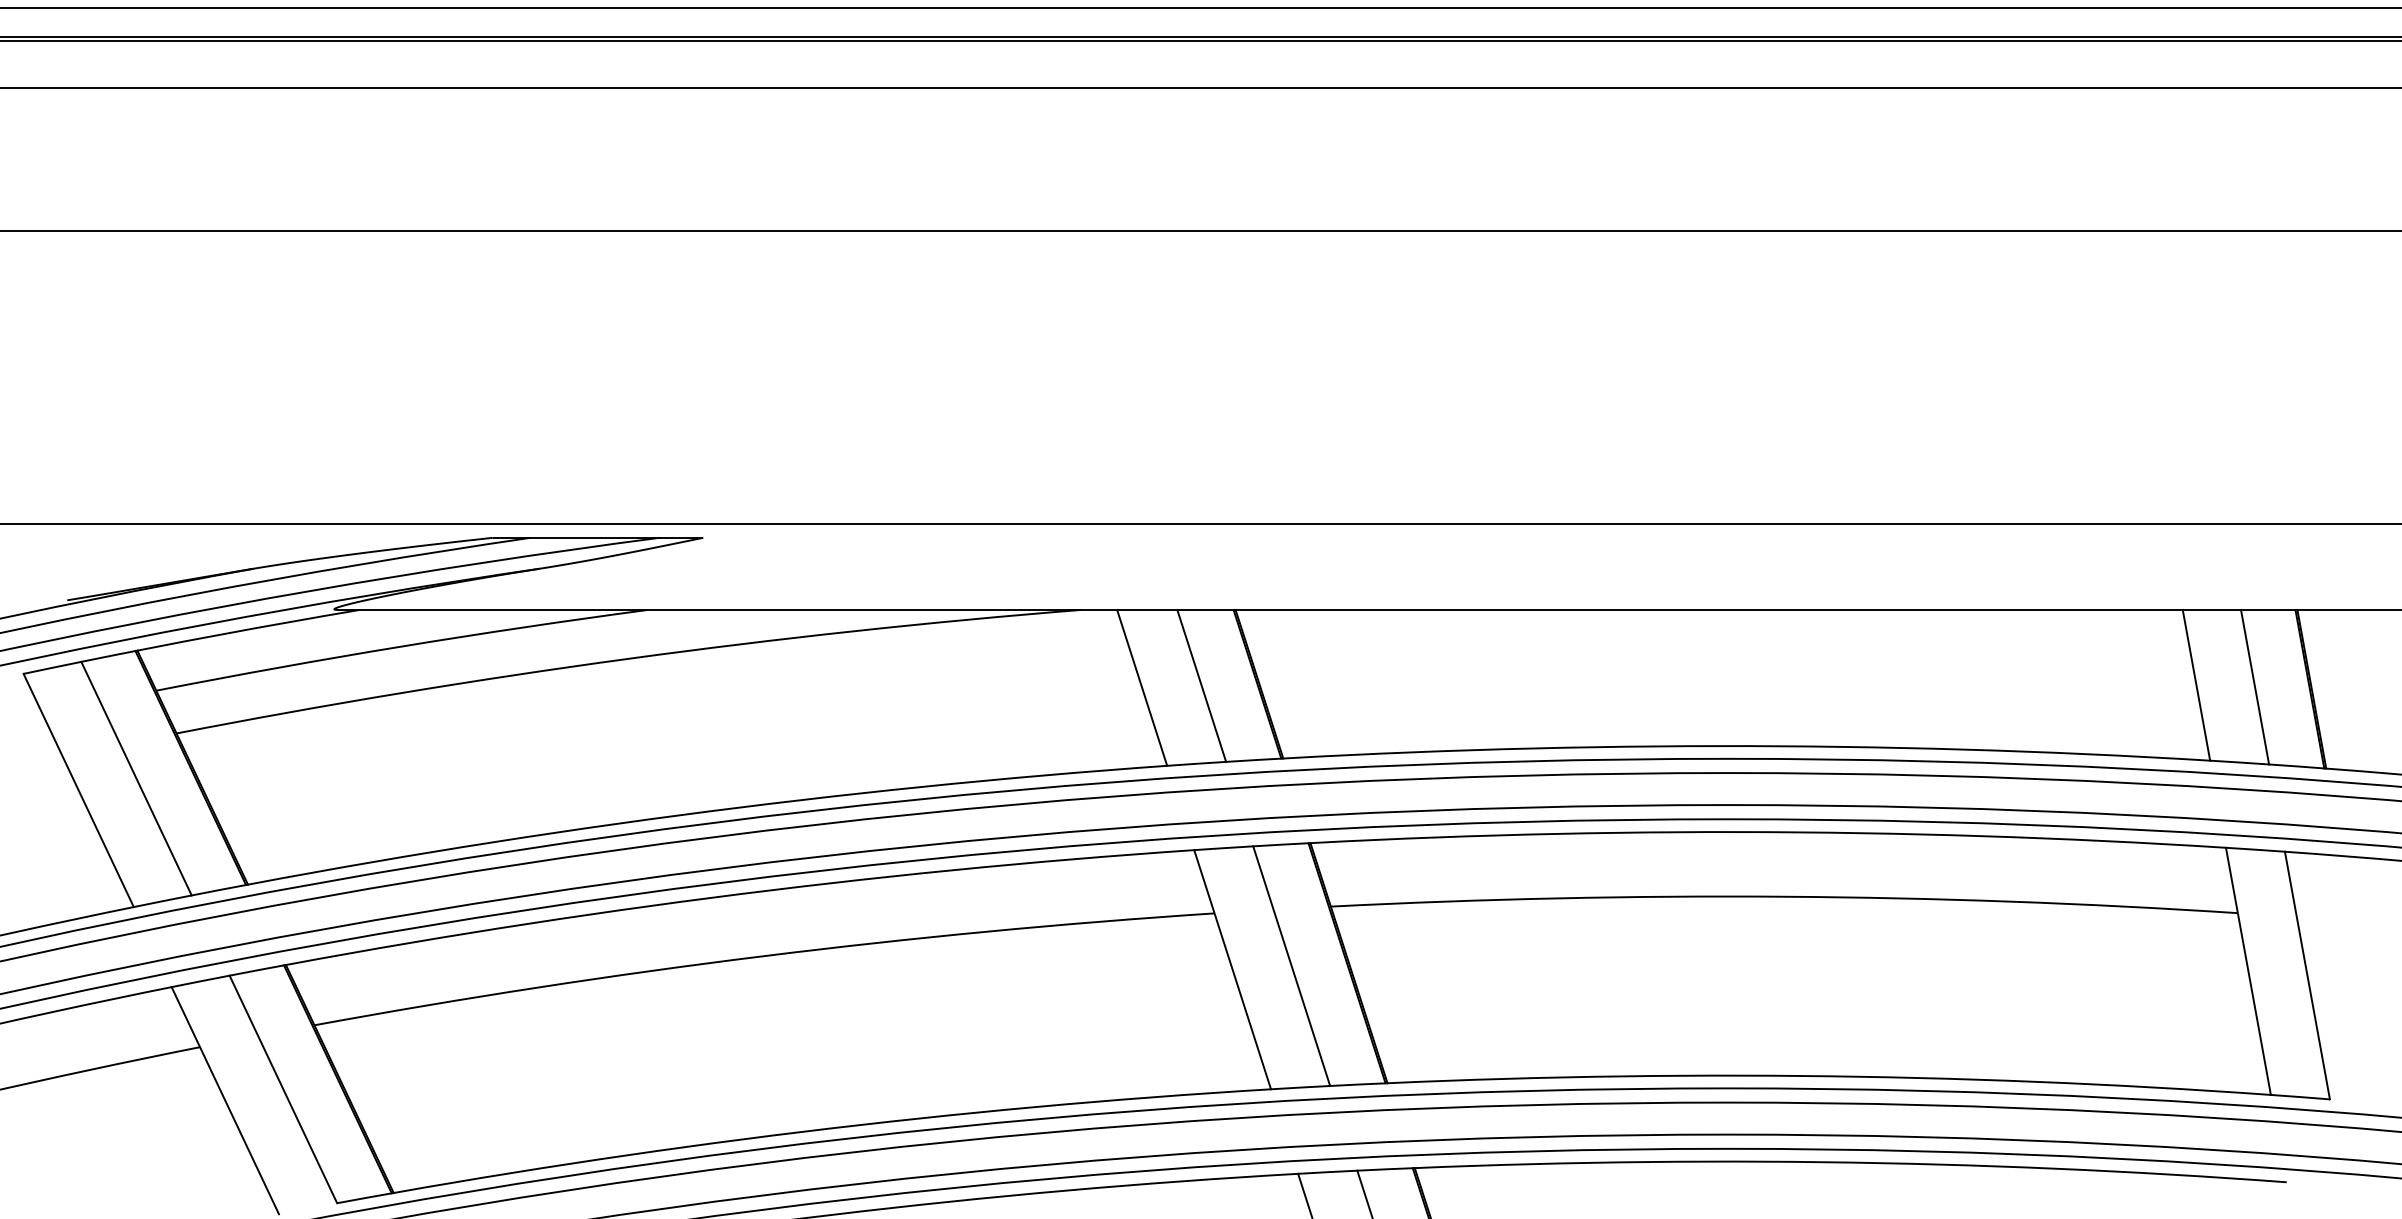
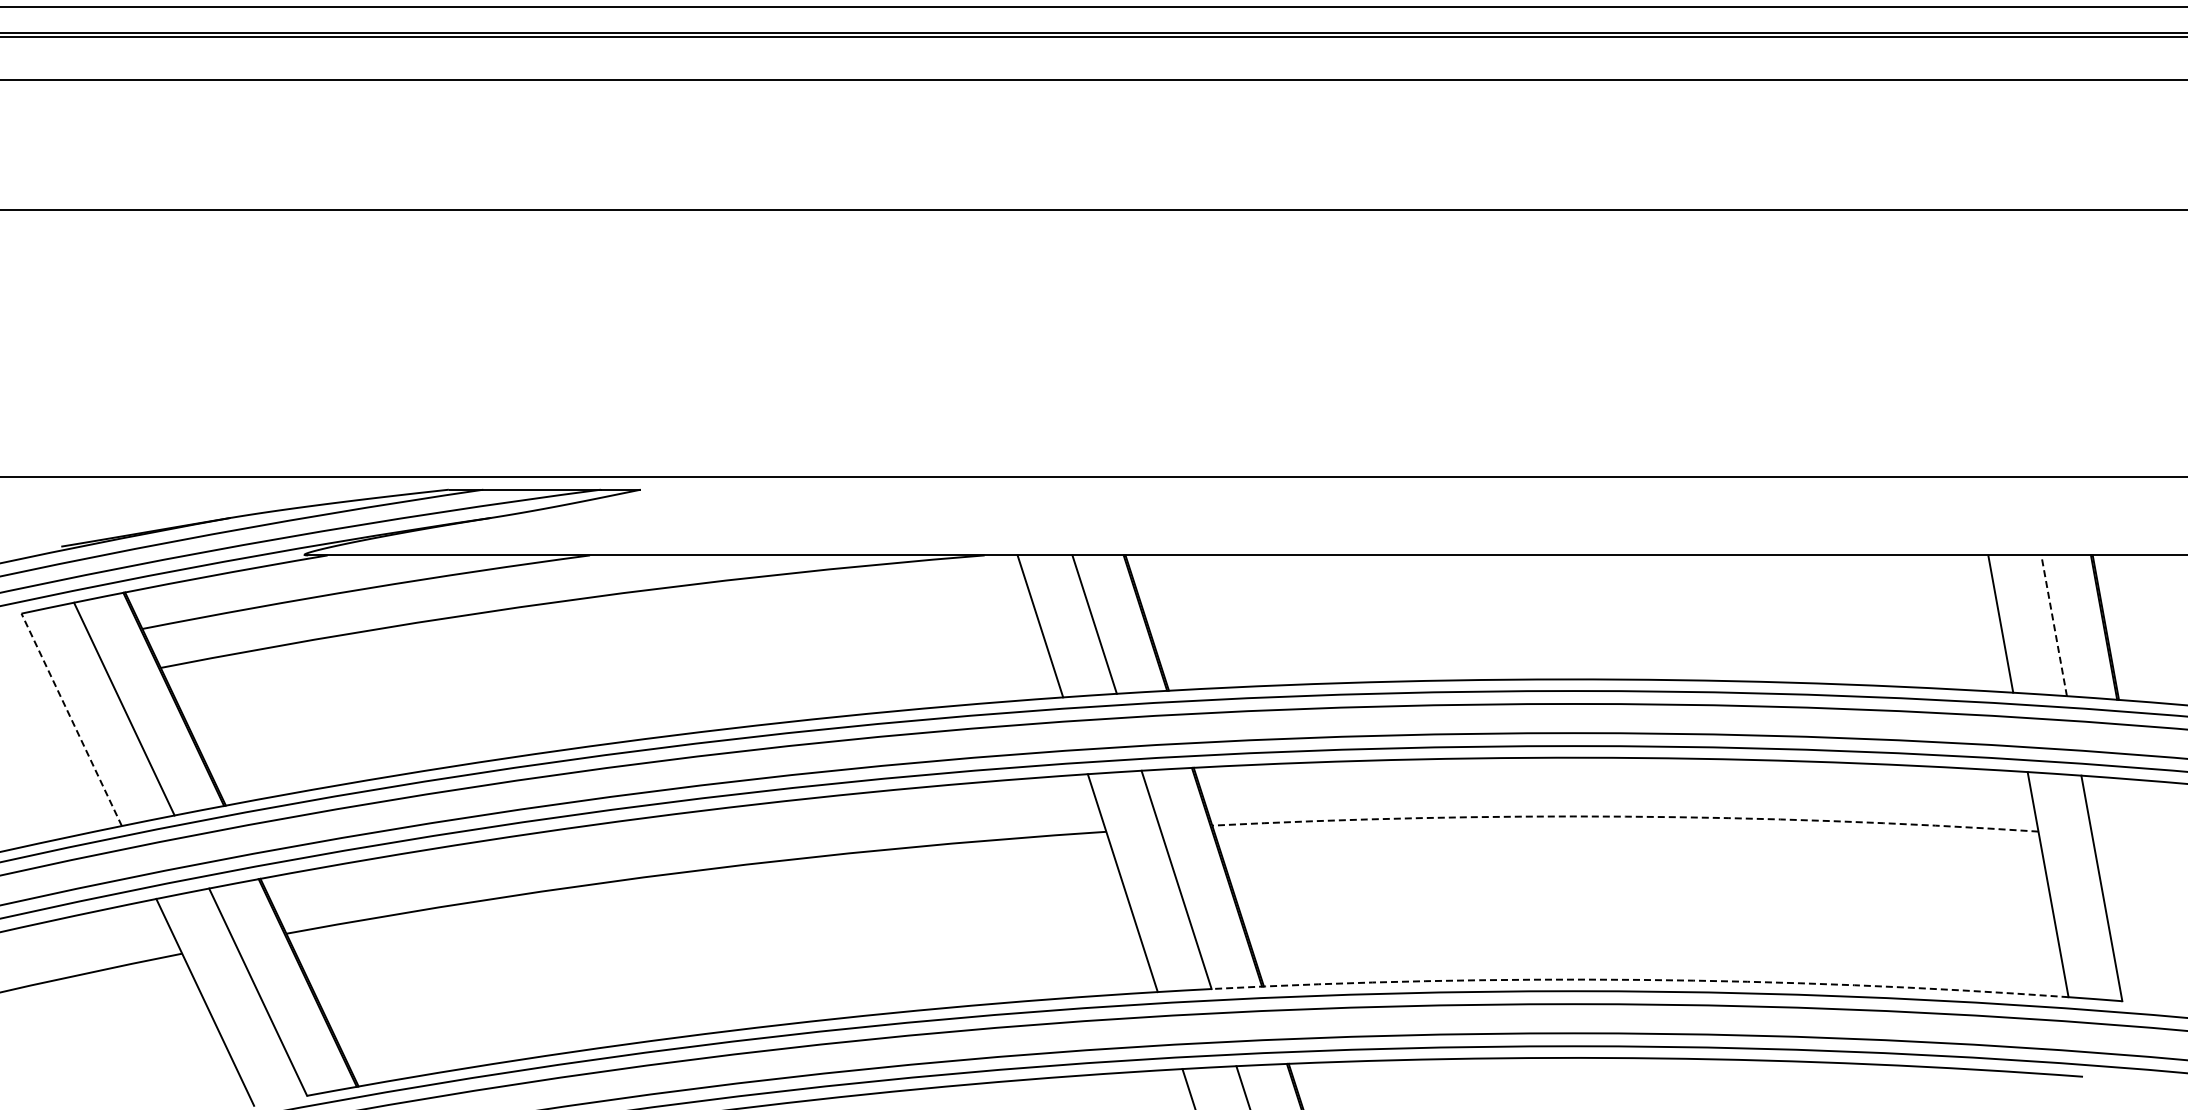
line: (2255, 686) -> (2054, 625), solid -> dashed
line: (78, 790) -> (71, 719), solid -> dashed
arc: (1784, 896) -> (1625, 816), solid -> dashed
arc: (1800, 1075) -> (1640, 979), solid -> dashed

